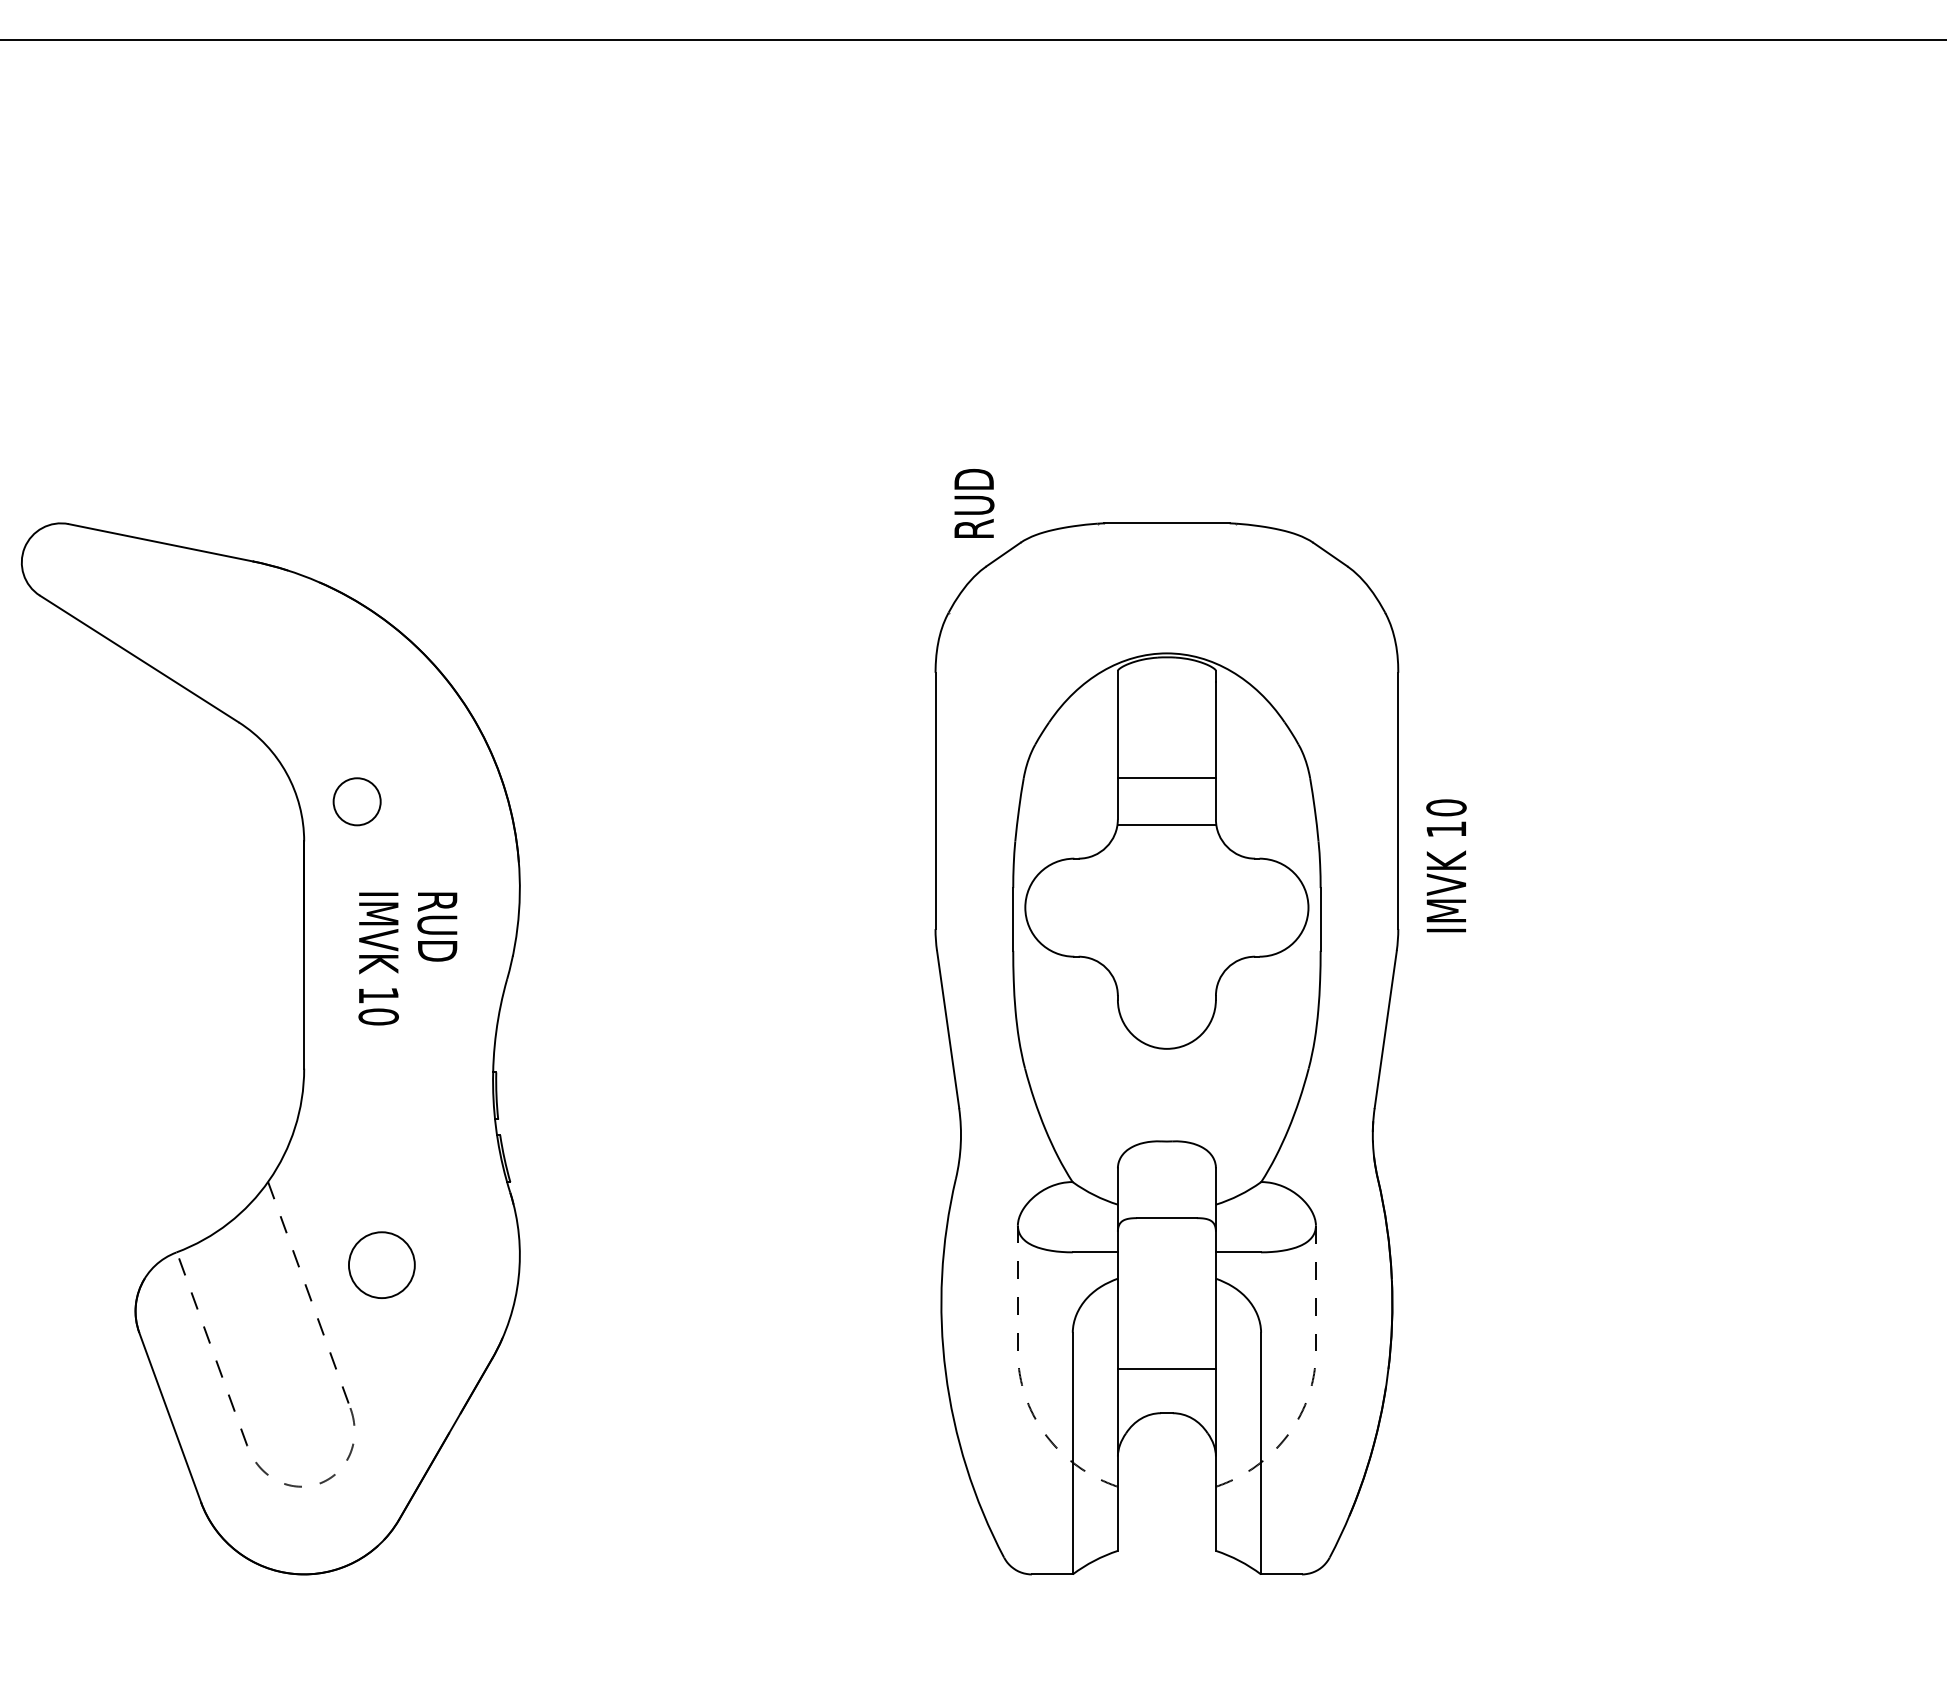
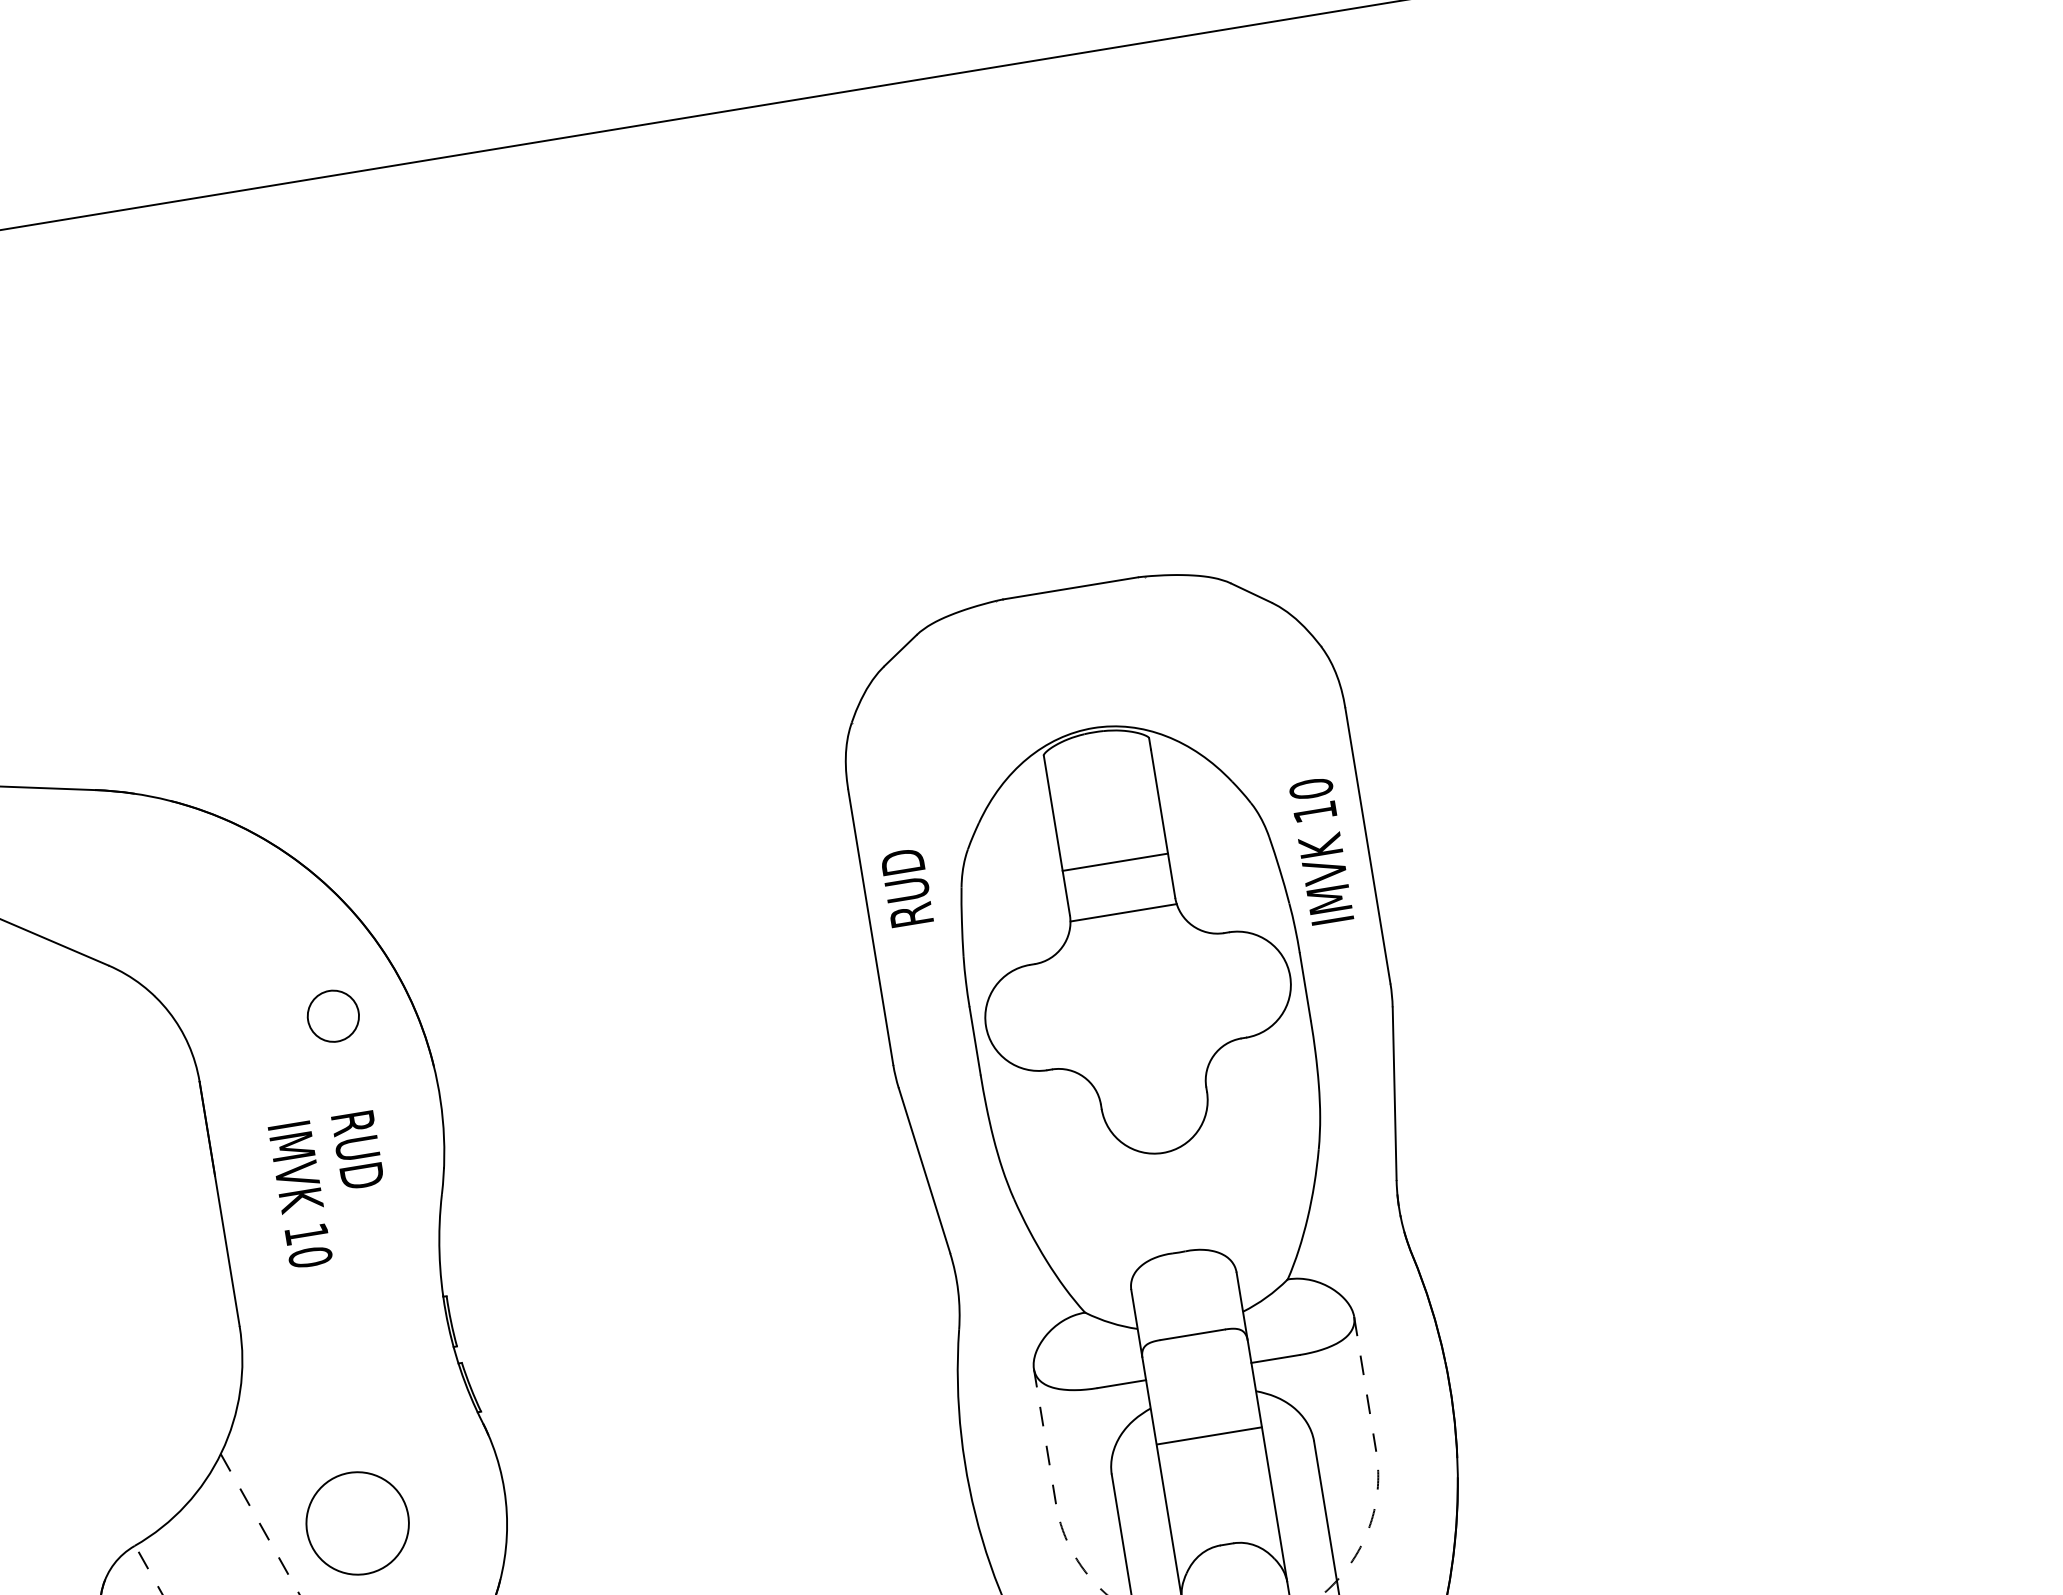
text: (974, 503) -> (907, 887), moved
circle: (356, 801) -> (332, 1016), moved
text: (1446, 865) -> (1321, 850), moved
circle: (381, 1265) -> (357, 1523), size x1.43
line: (1166, 1369) -> (1208, 1436), moved

